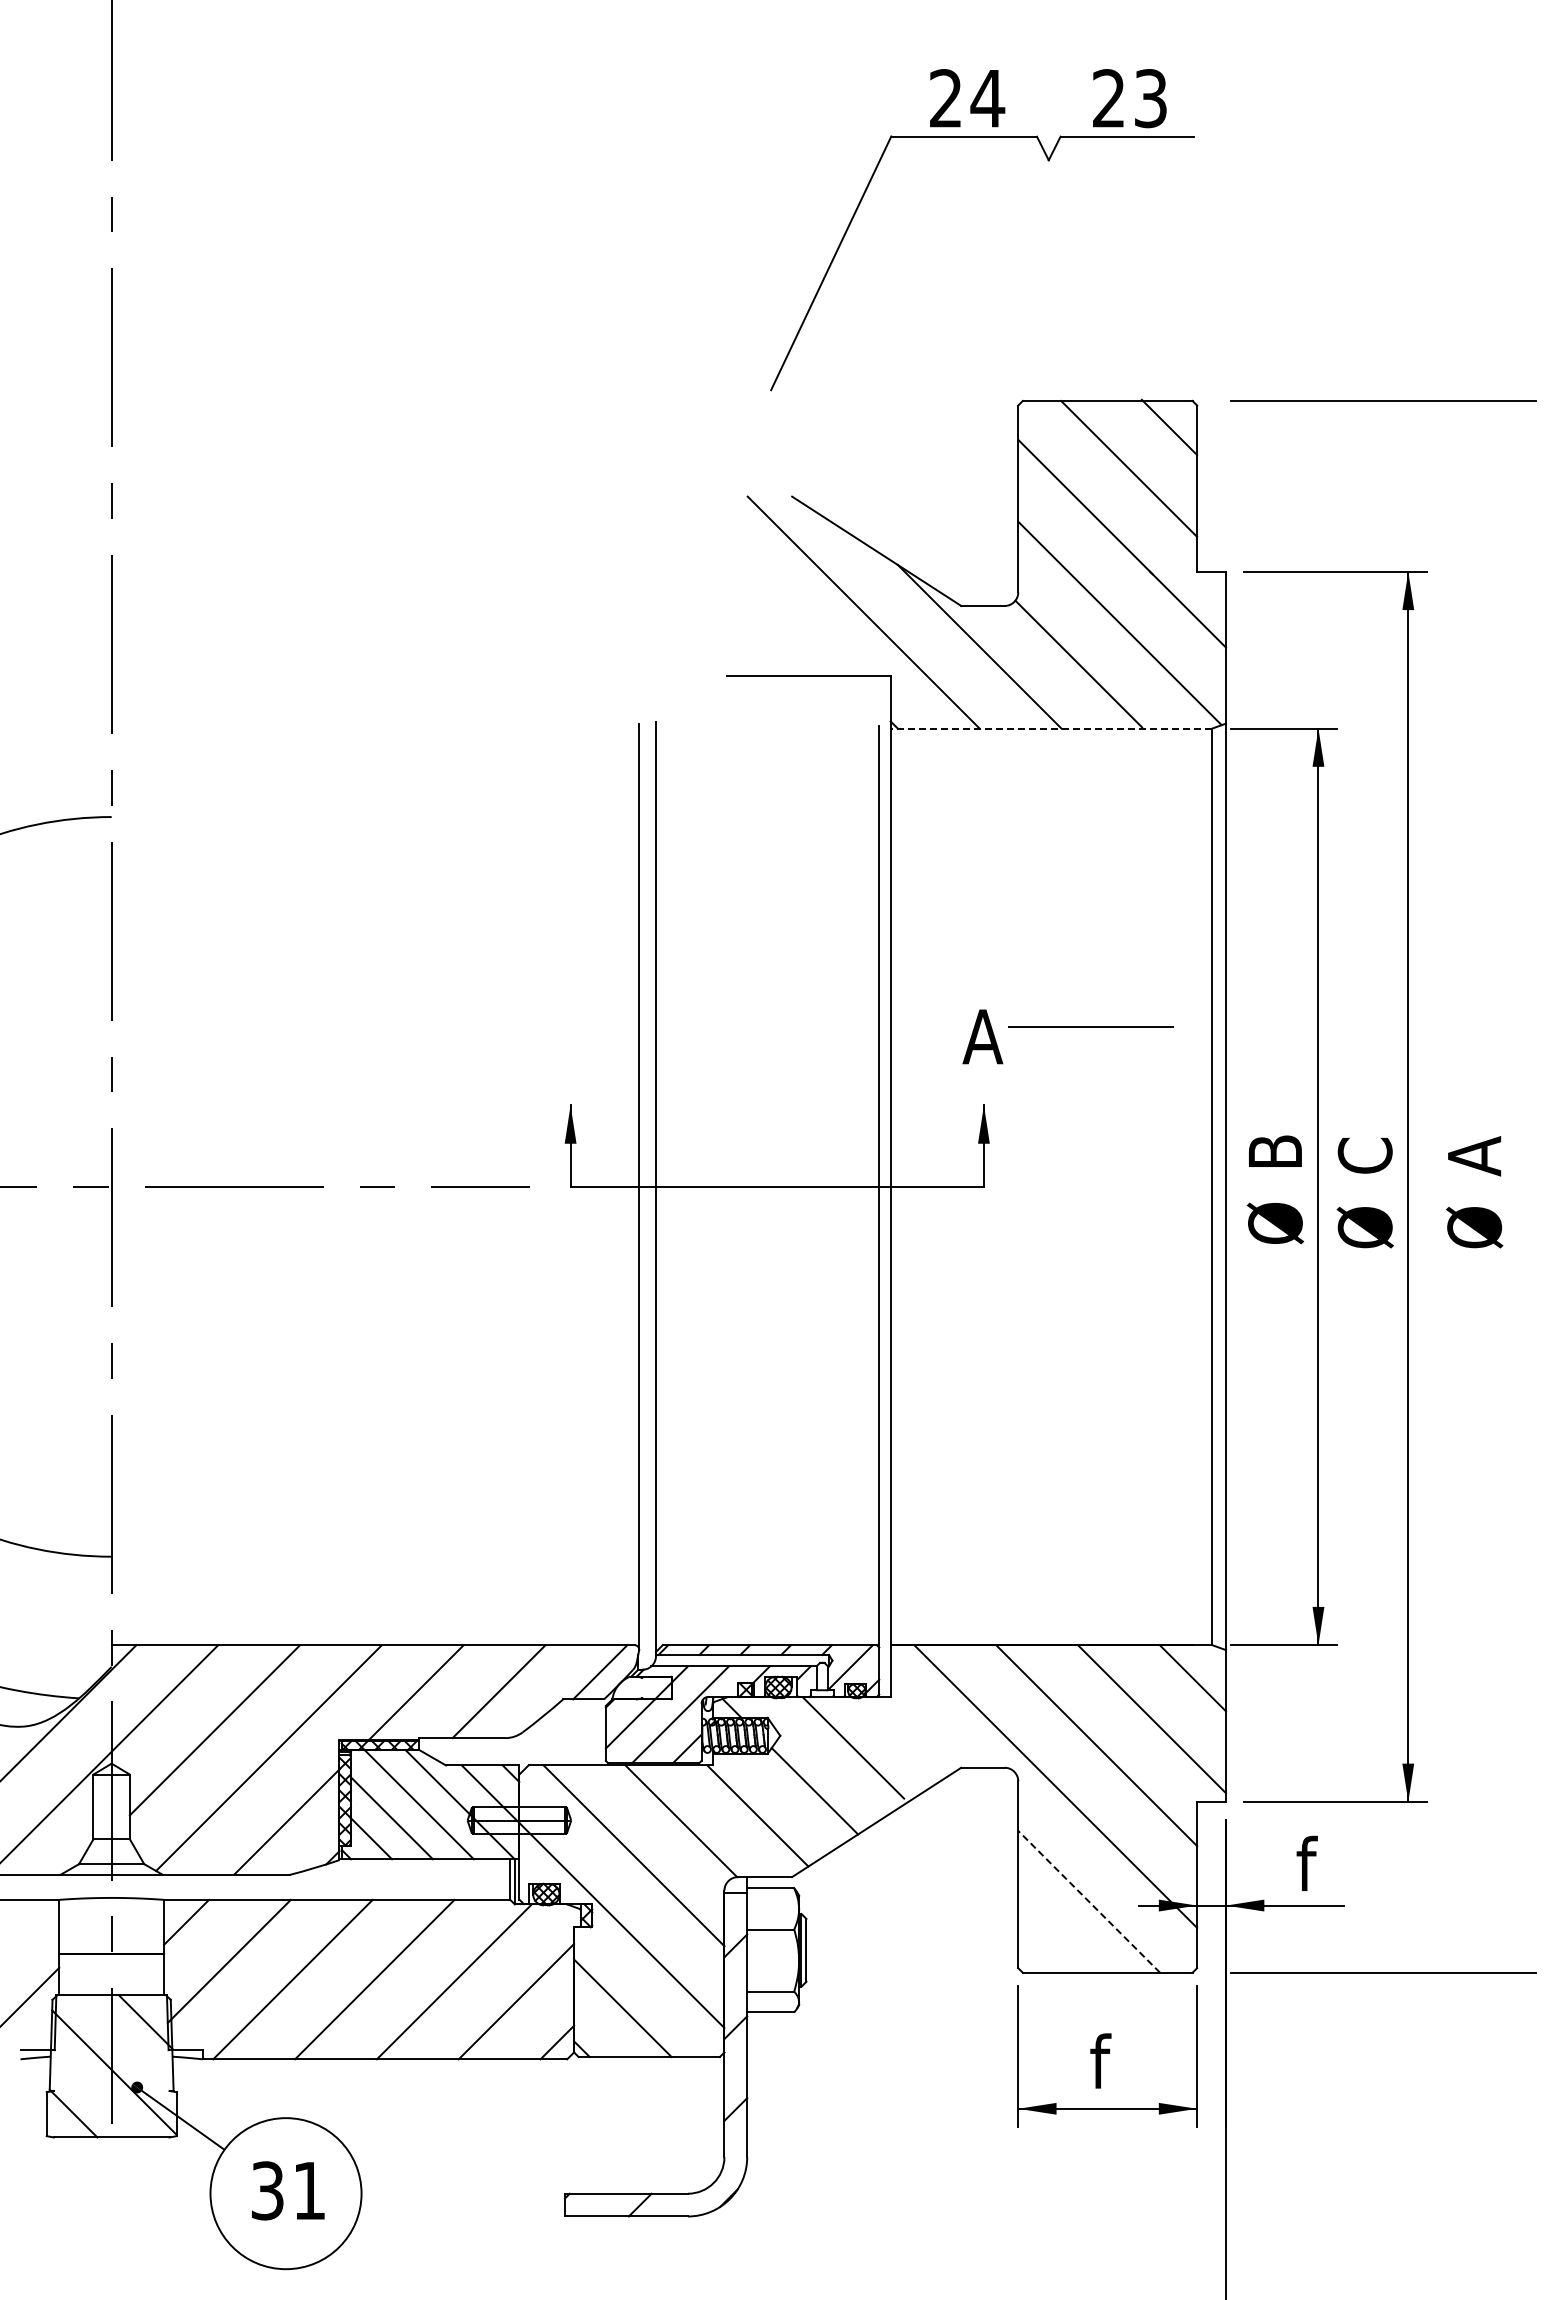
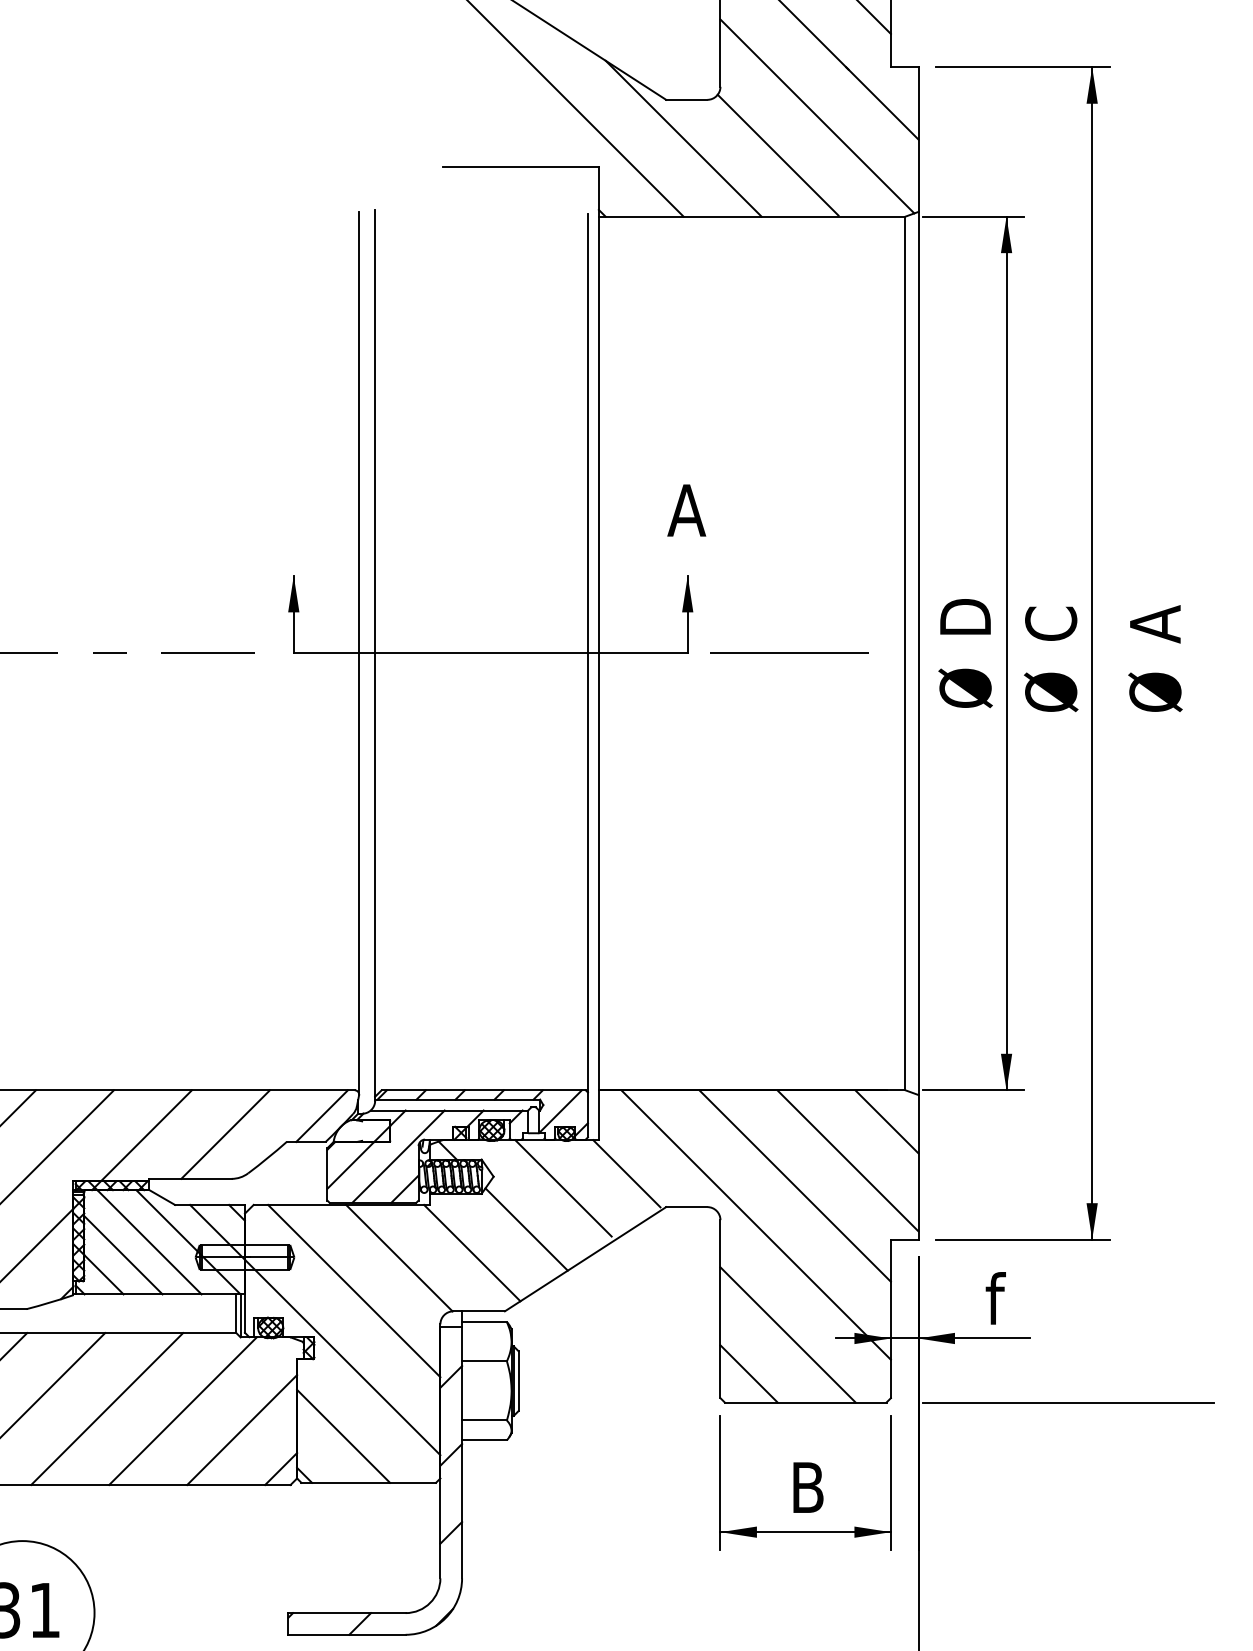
line: (1051, 728) -> (752, 216), dashed -> solid
line: (1090, 1026) -> (789, 653), moved
text: (1275, 1144) -> (965, 613), B -> D
line: (919, 1732) -> (626, 1173), added
line: (1088, 1901) -> (787, 1334), dashed -> solid
line: (1048, 1942) -> (749, 1373), added
text: (1108, 2060) -> (806, 1486), f -> B

